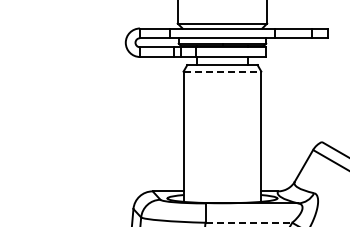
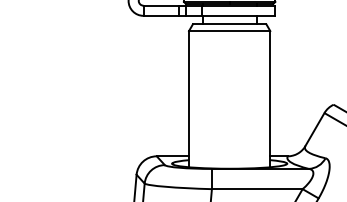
line: (222, 71) -> (229, 30), dashed -> solid
line: (249, 222) -> (257, 188), dashed -> solid

